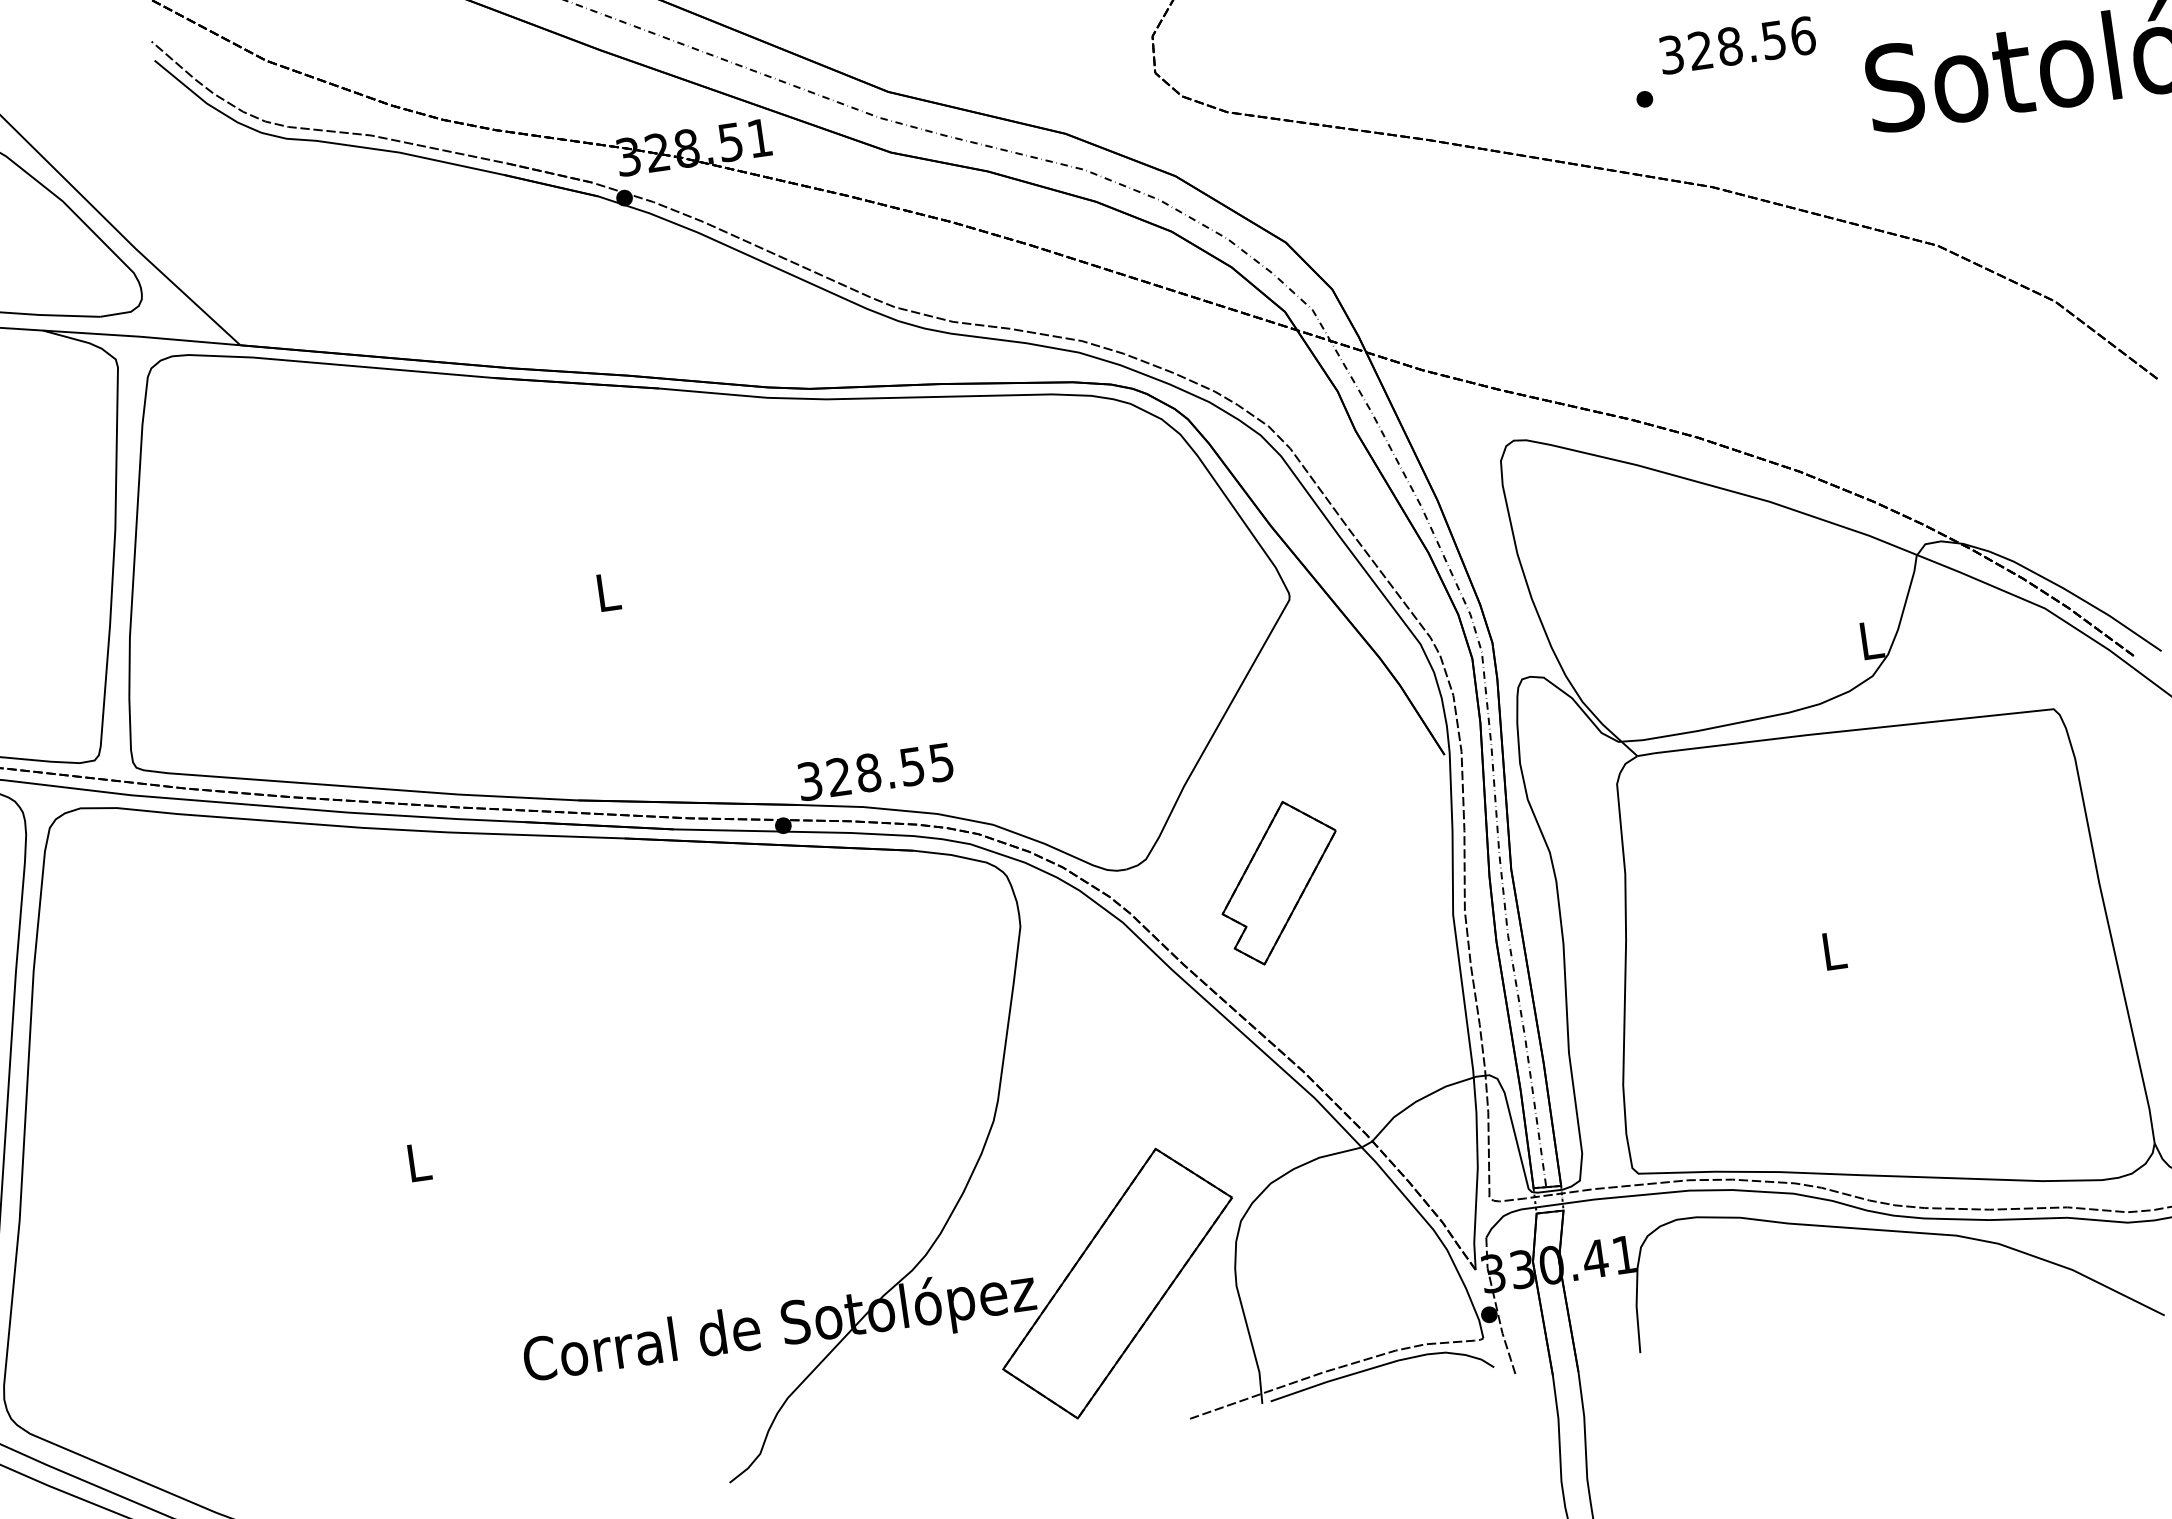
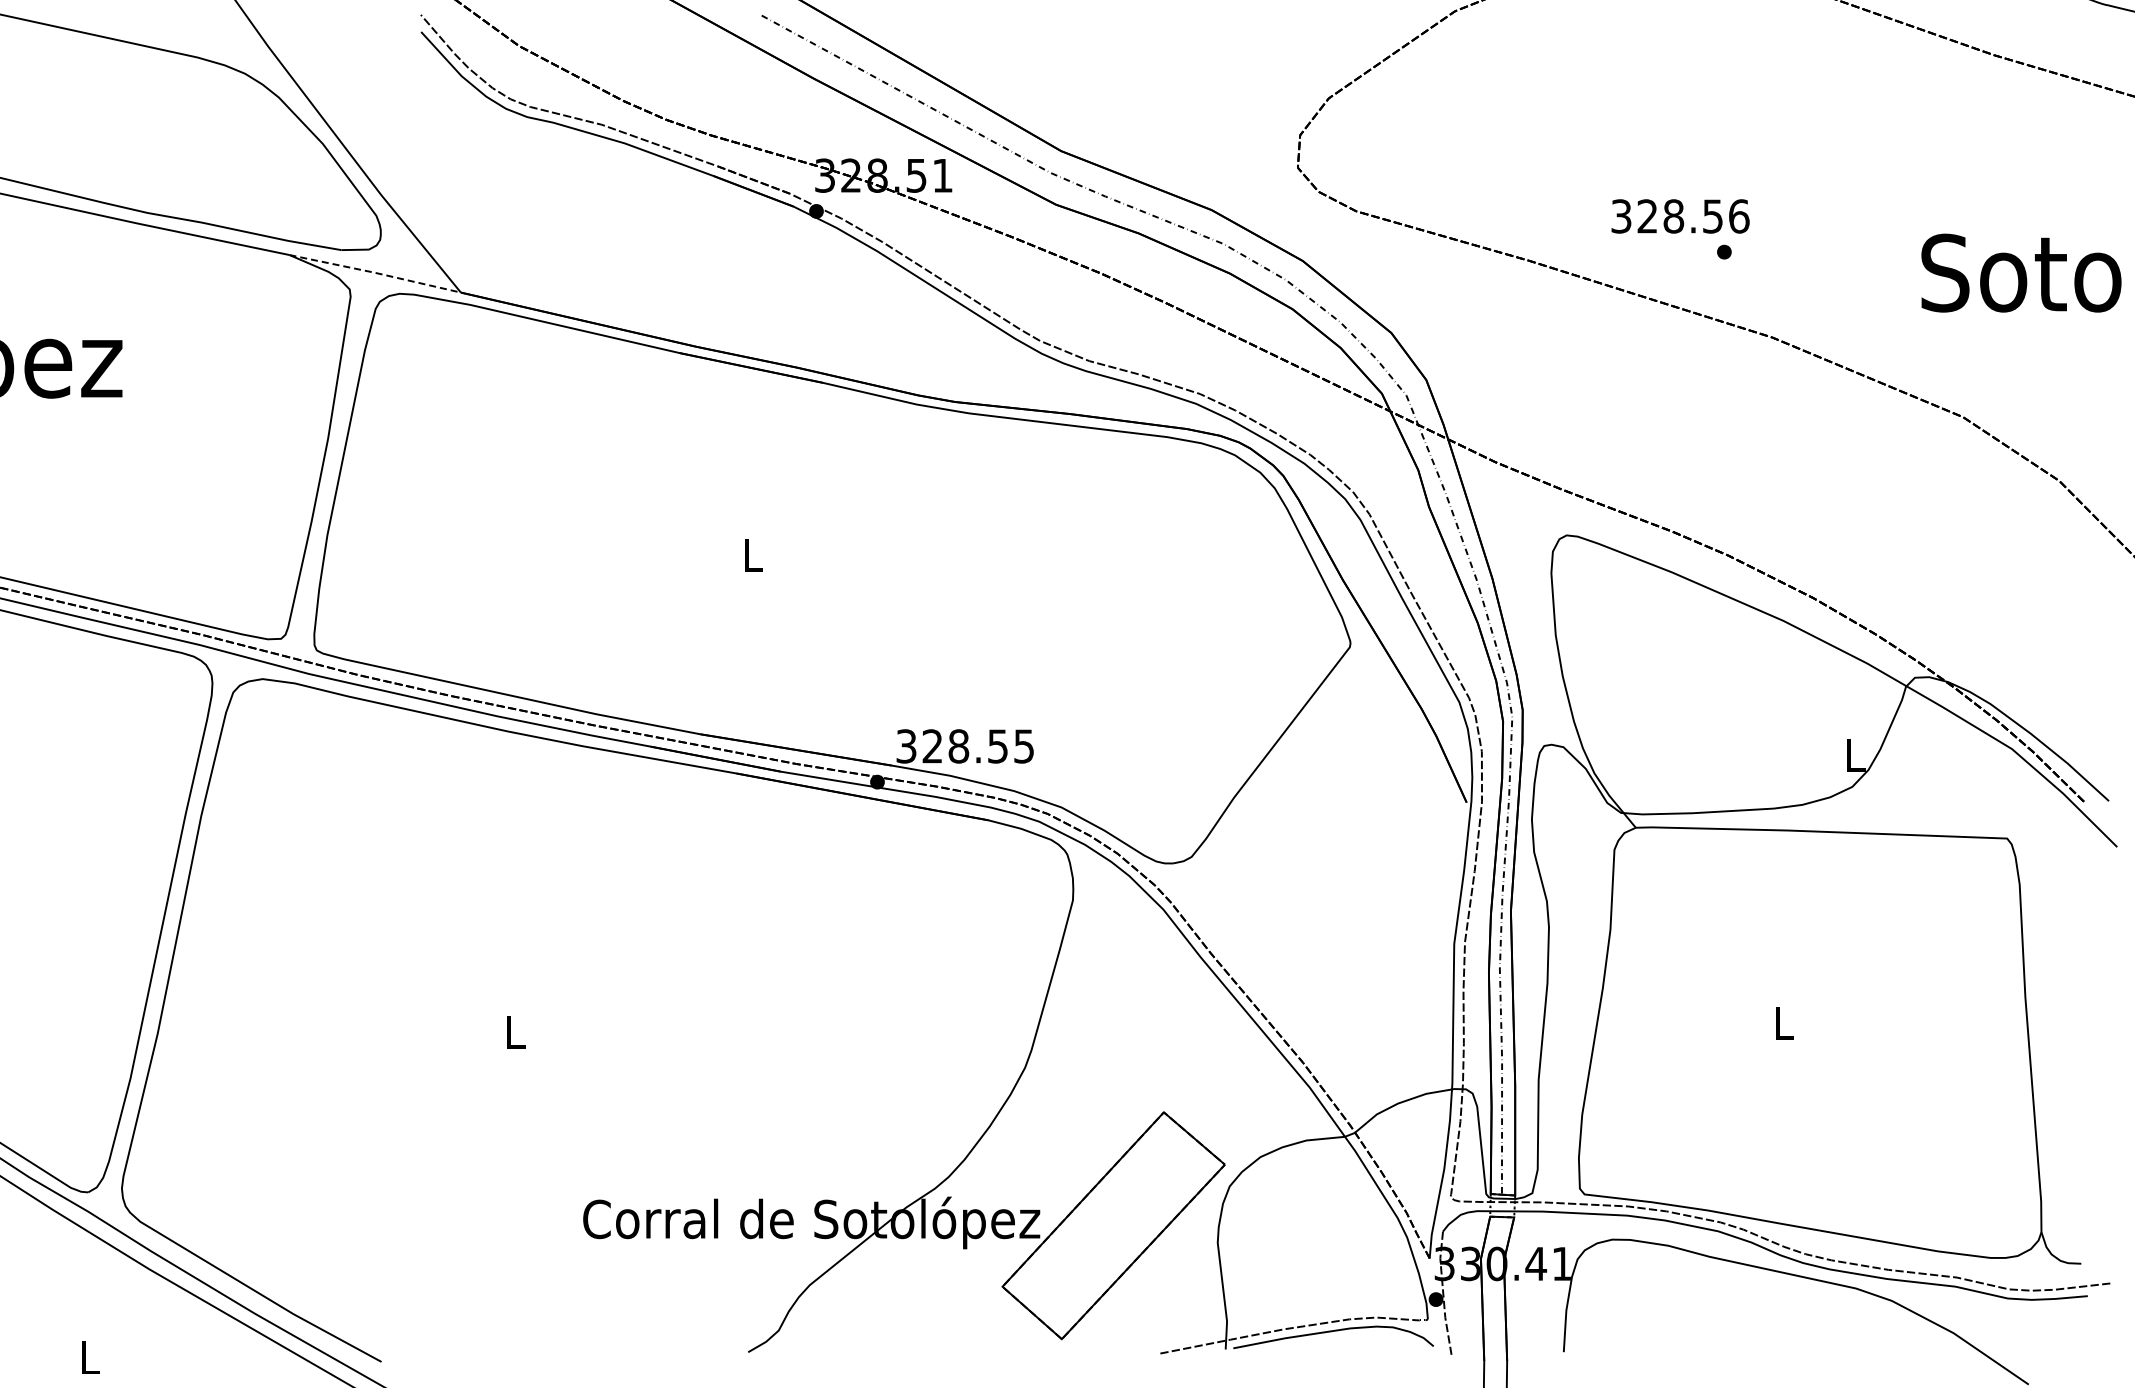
text: (1737, 45) -> (1680, 216), moved
line: (141, 337) -> (375, 273), solid -> dashed
part: (1280, 881) -> (1306, 893), removed

